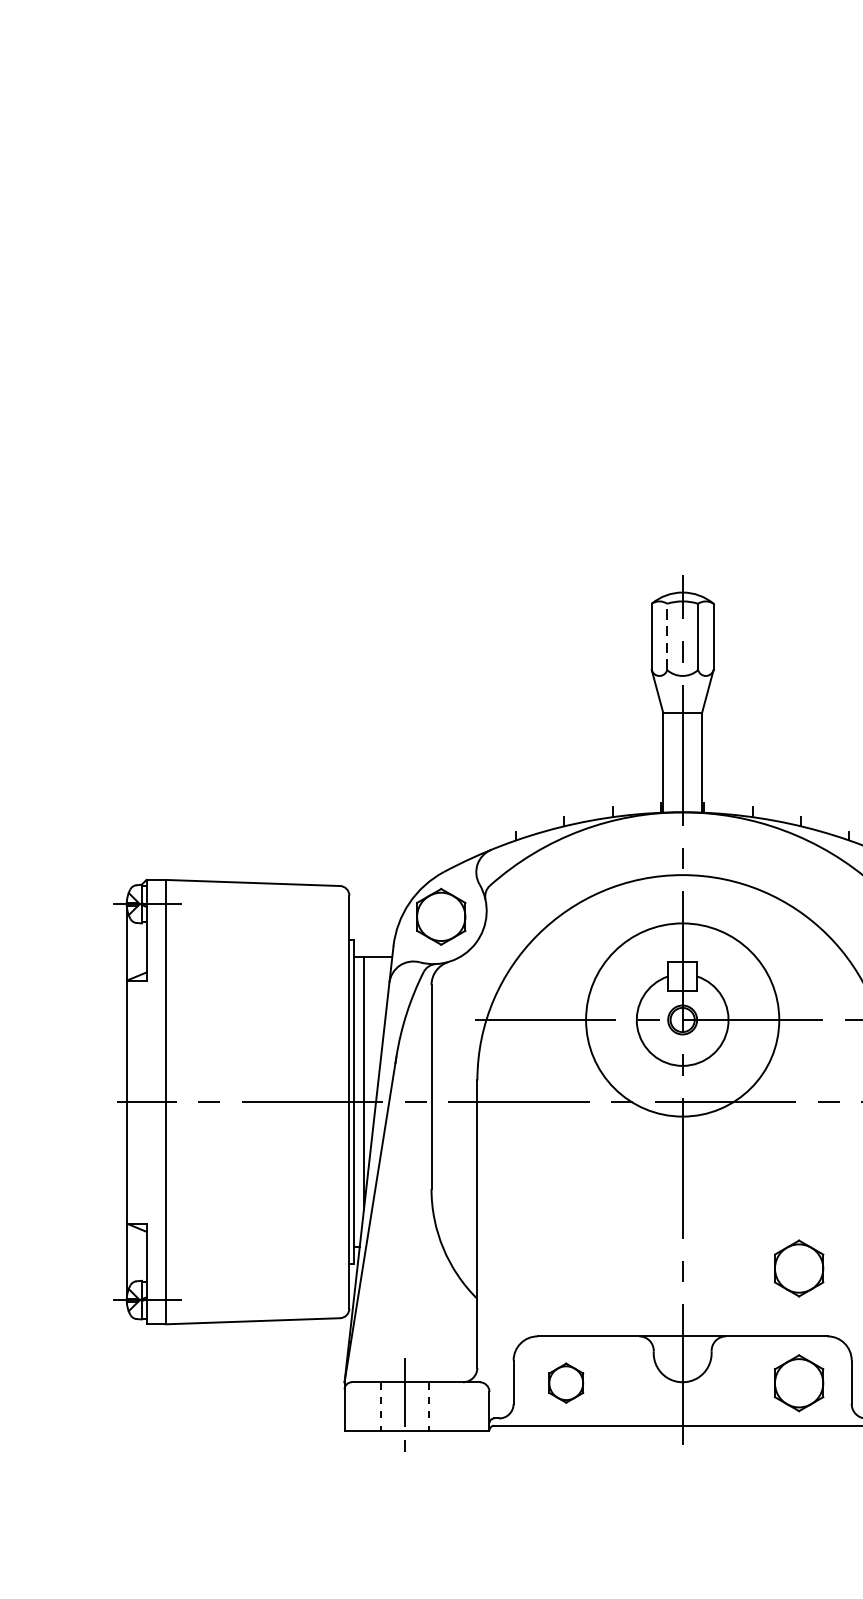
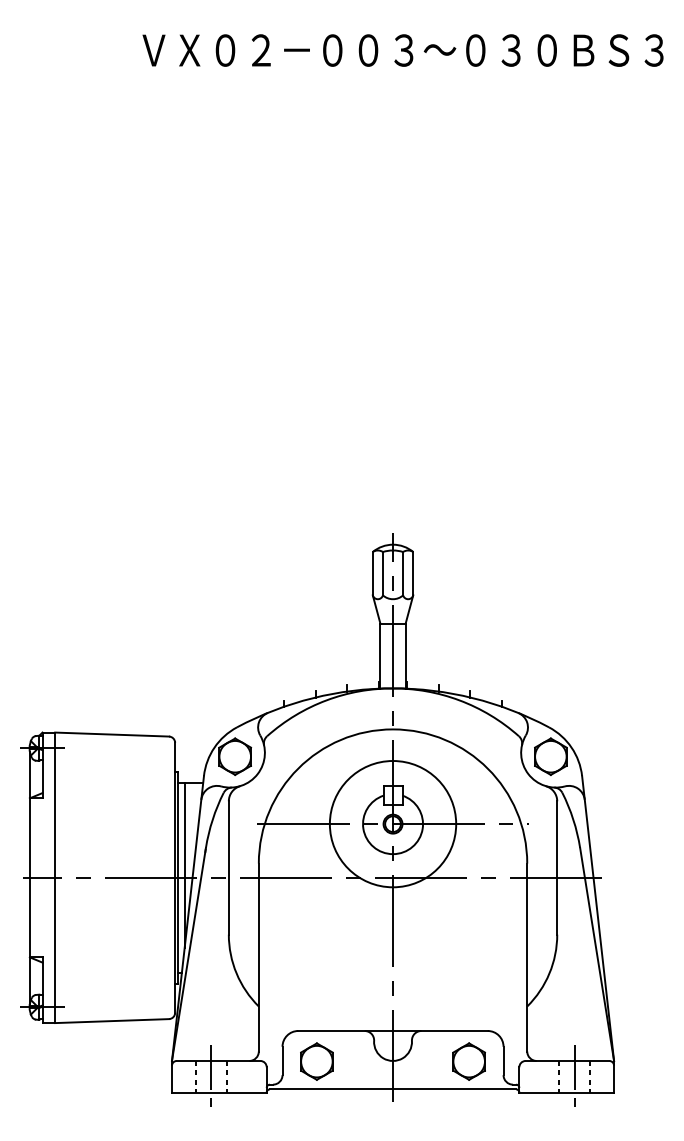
line: (666, 636) -> (382, 573), dashed -> solid
part: (798, 1268) -> (468, 986), removed
part: (565, 1383) -> (316, 1061), size x1.43

